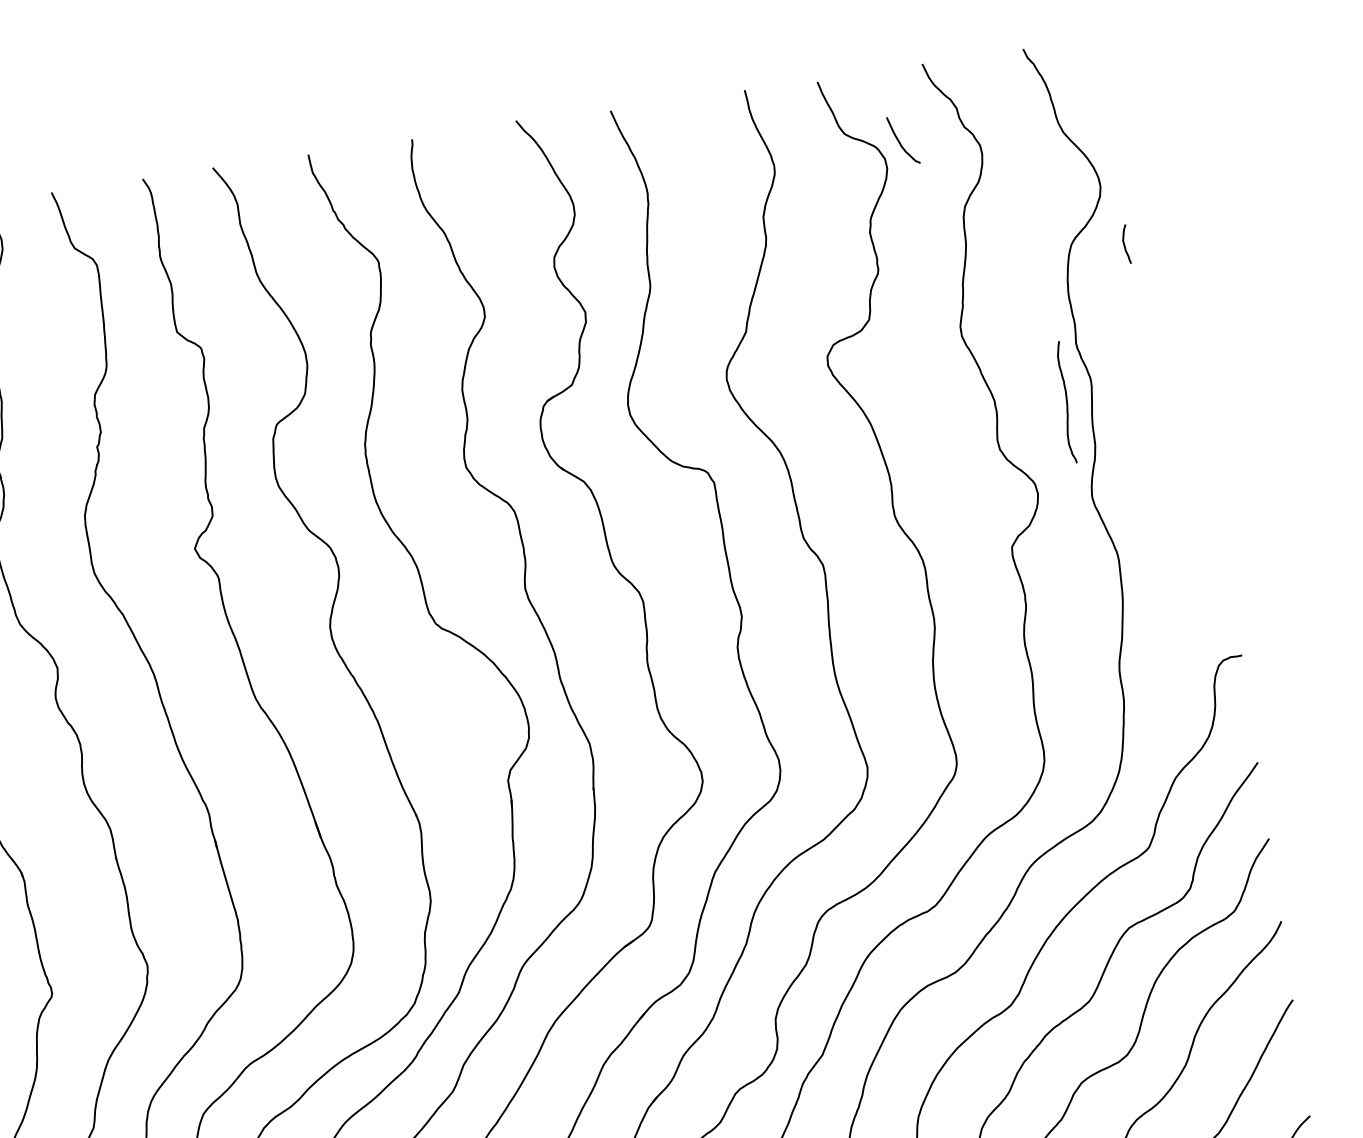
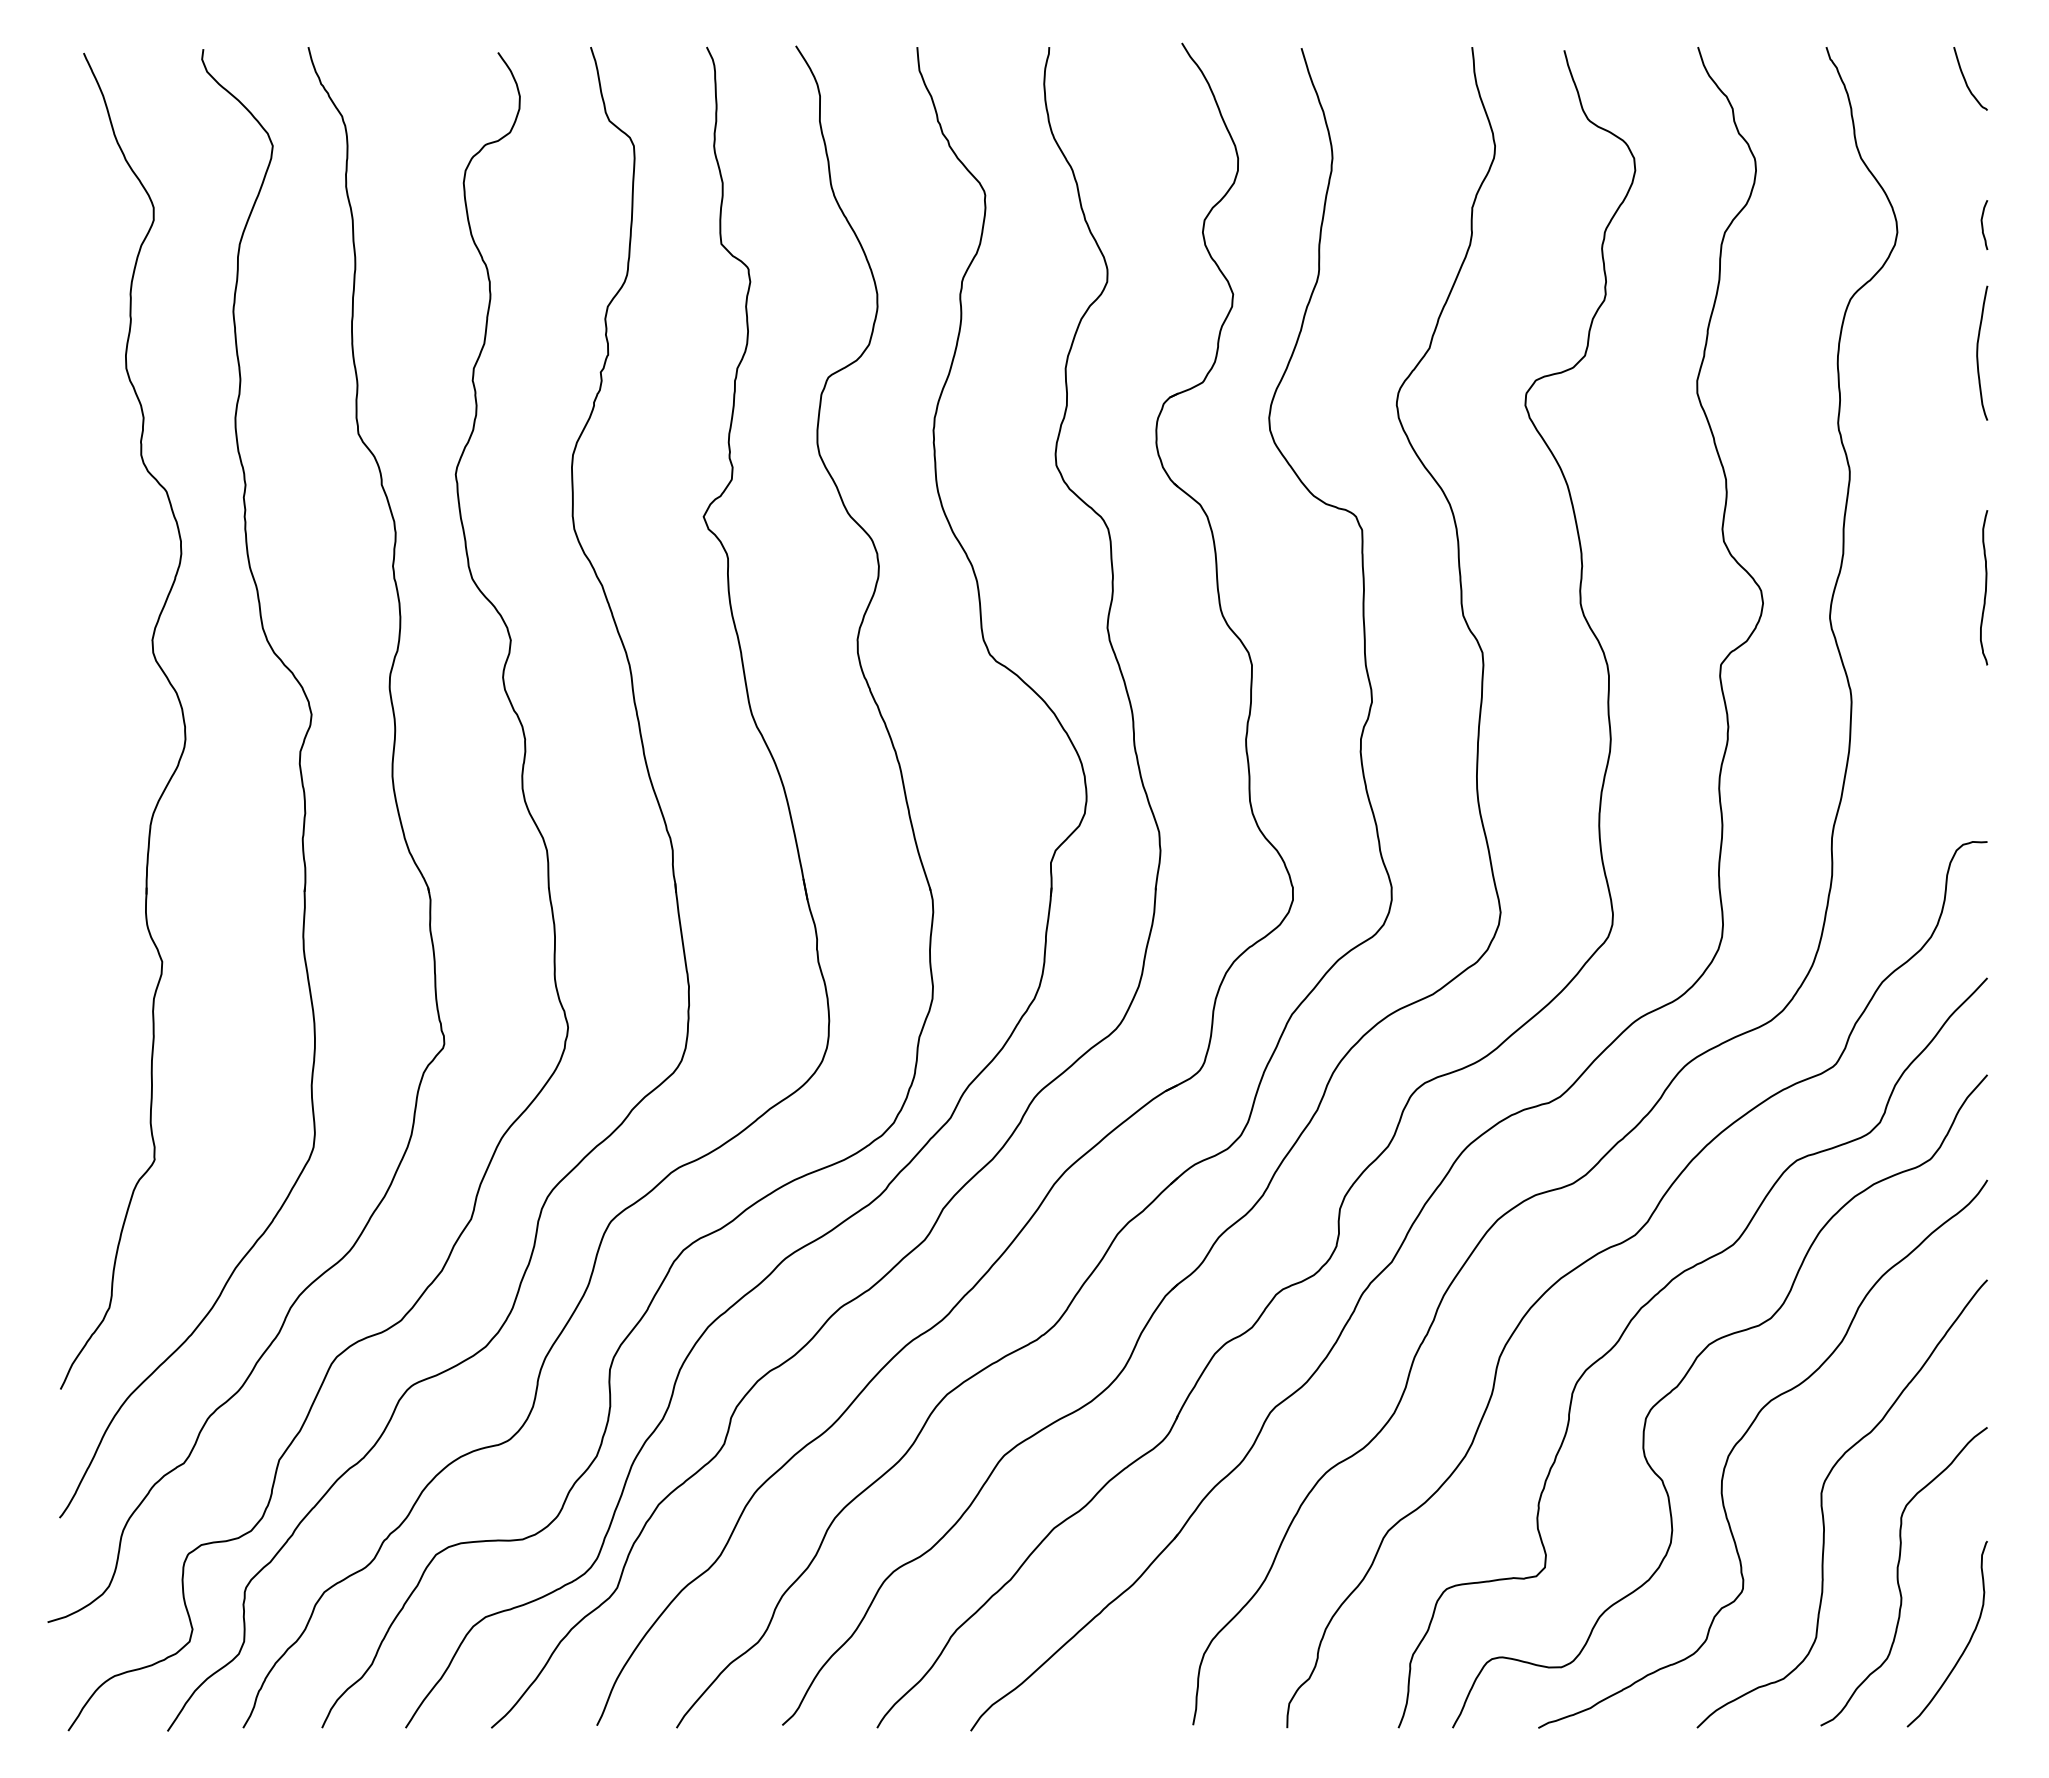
curve: (900, 142) -> (1966, 80), moved
curve: (1125, 244) -> (1983, 225), moved
curve: (1178, 271) -> (1978, 352), added
curve: (1066, 402) -> (1985, 587), moved

